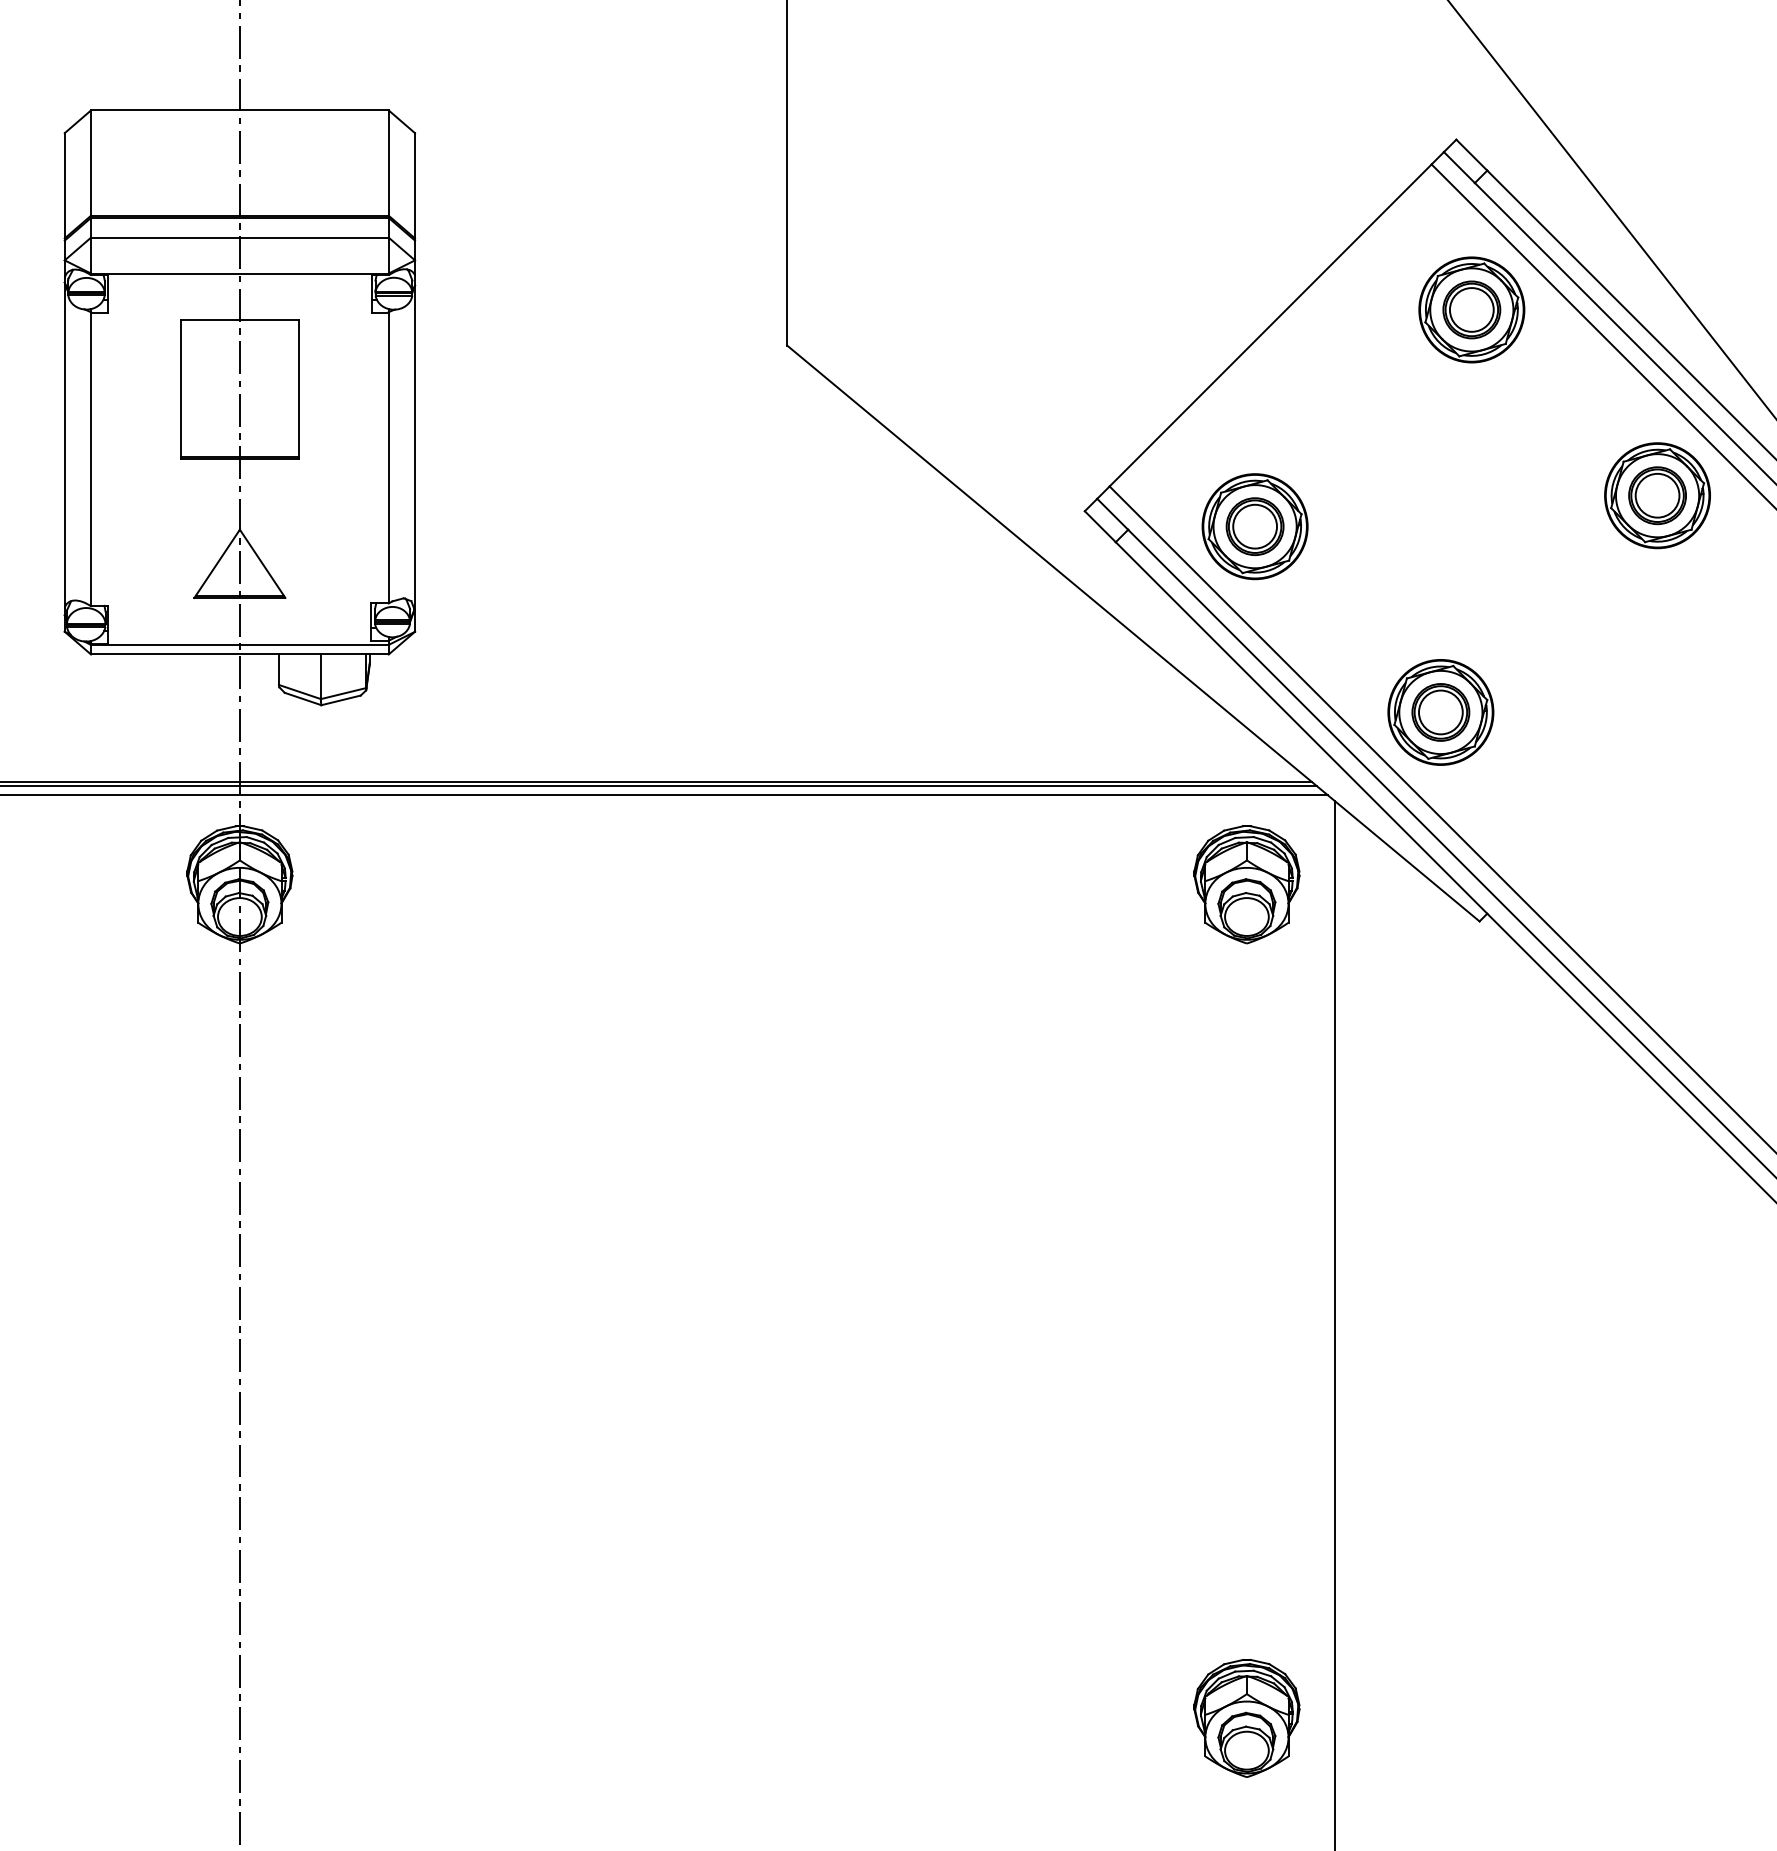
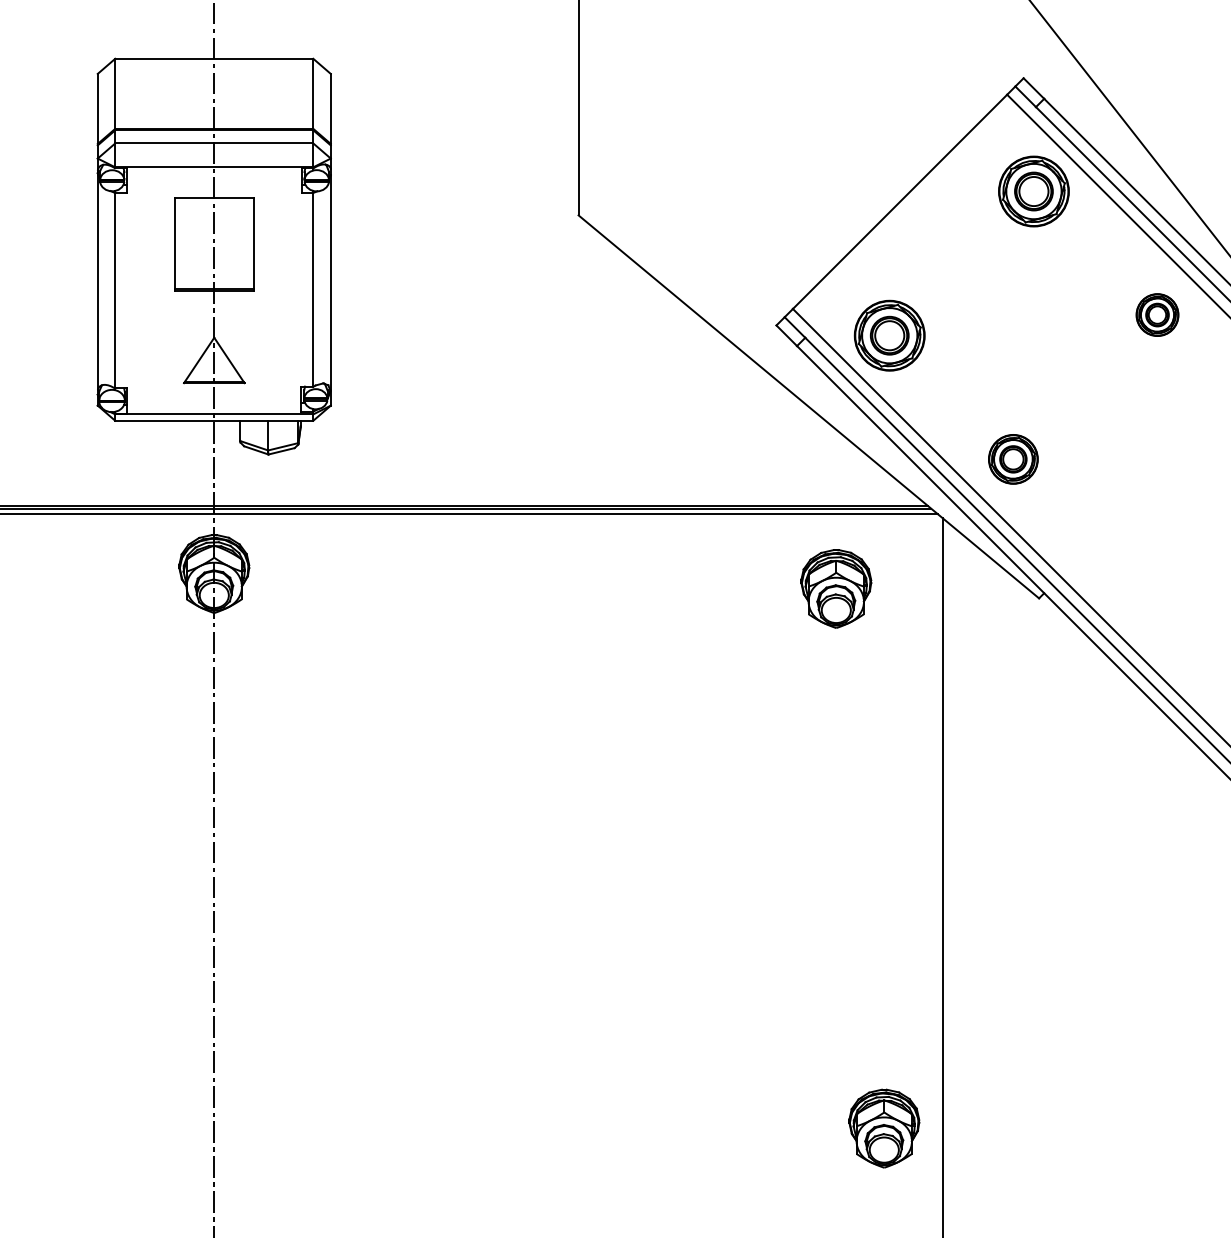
part: (1657, 494) -> (1157, 314), size x0.6
part: (1441, 712) -> (1013, 459), size x0.7
part: (1247, 884) -> (836, 588), moved

